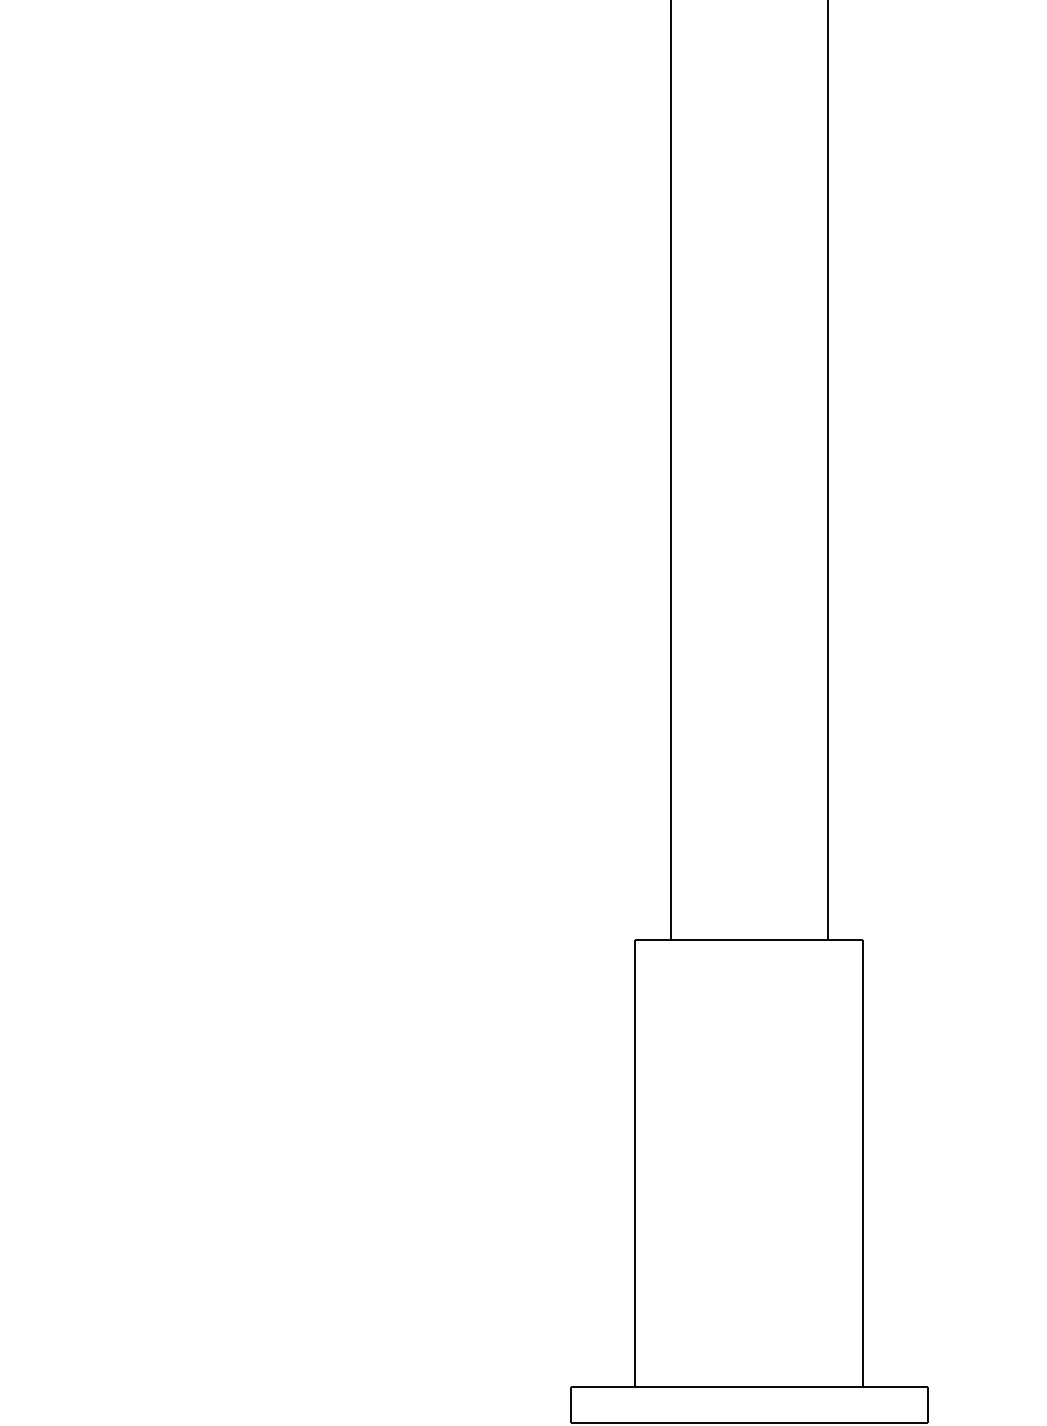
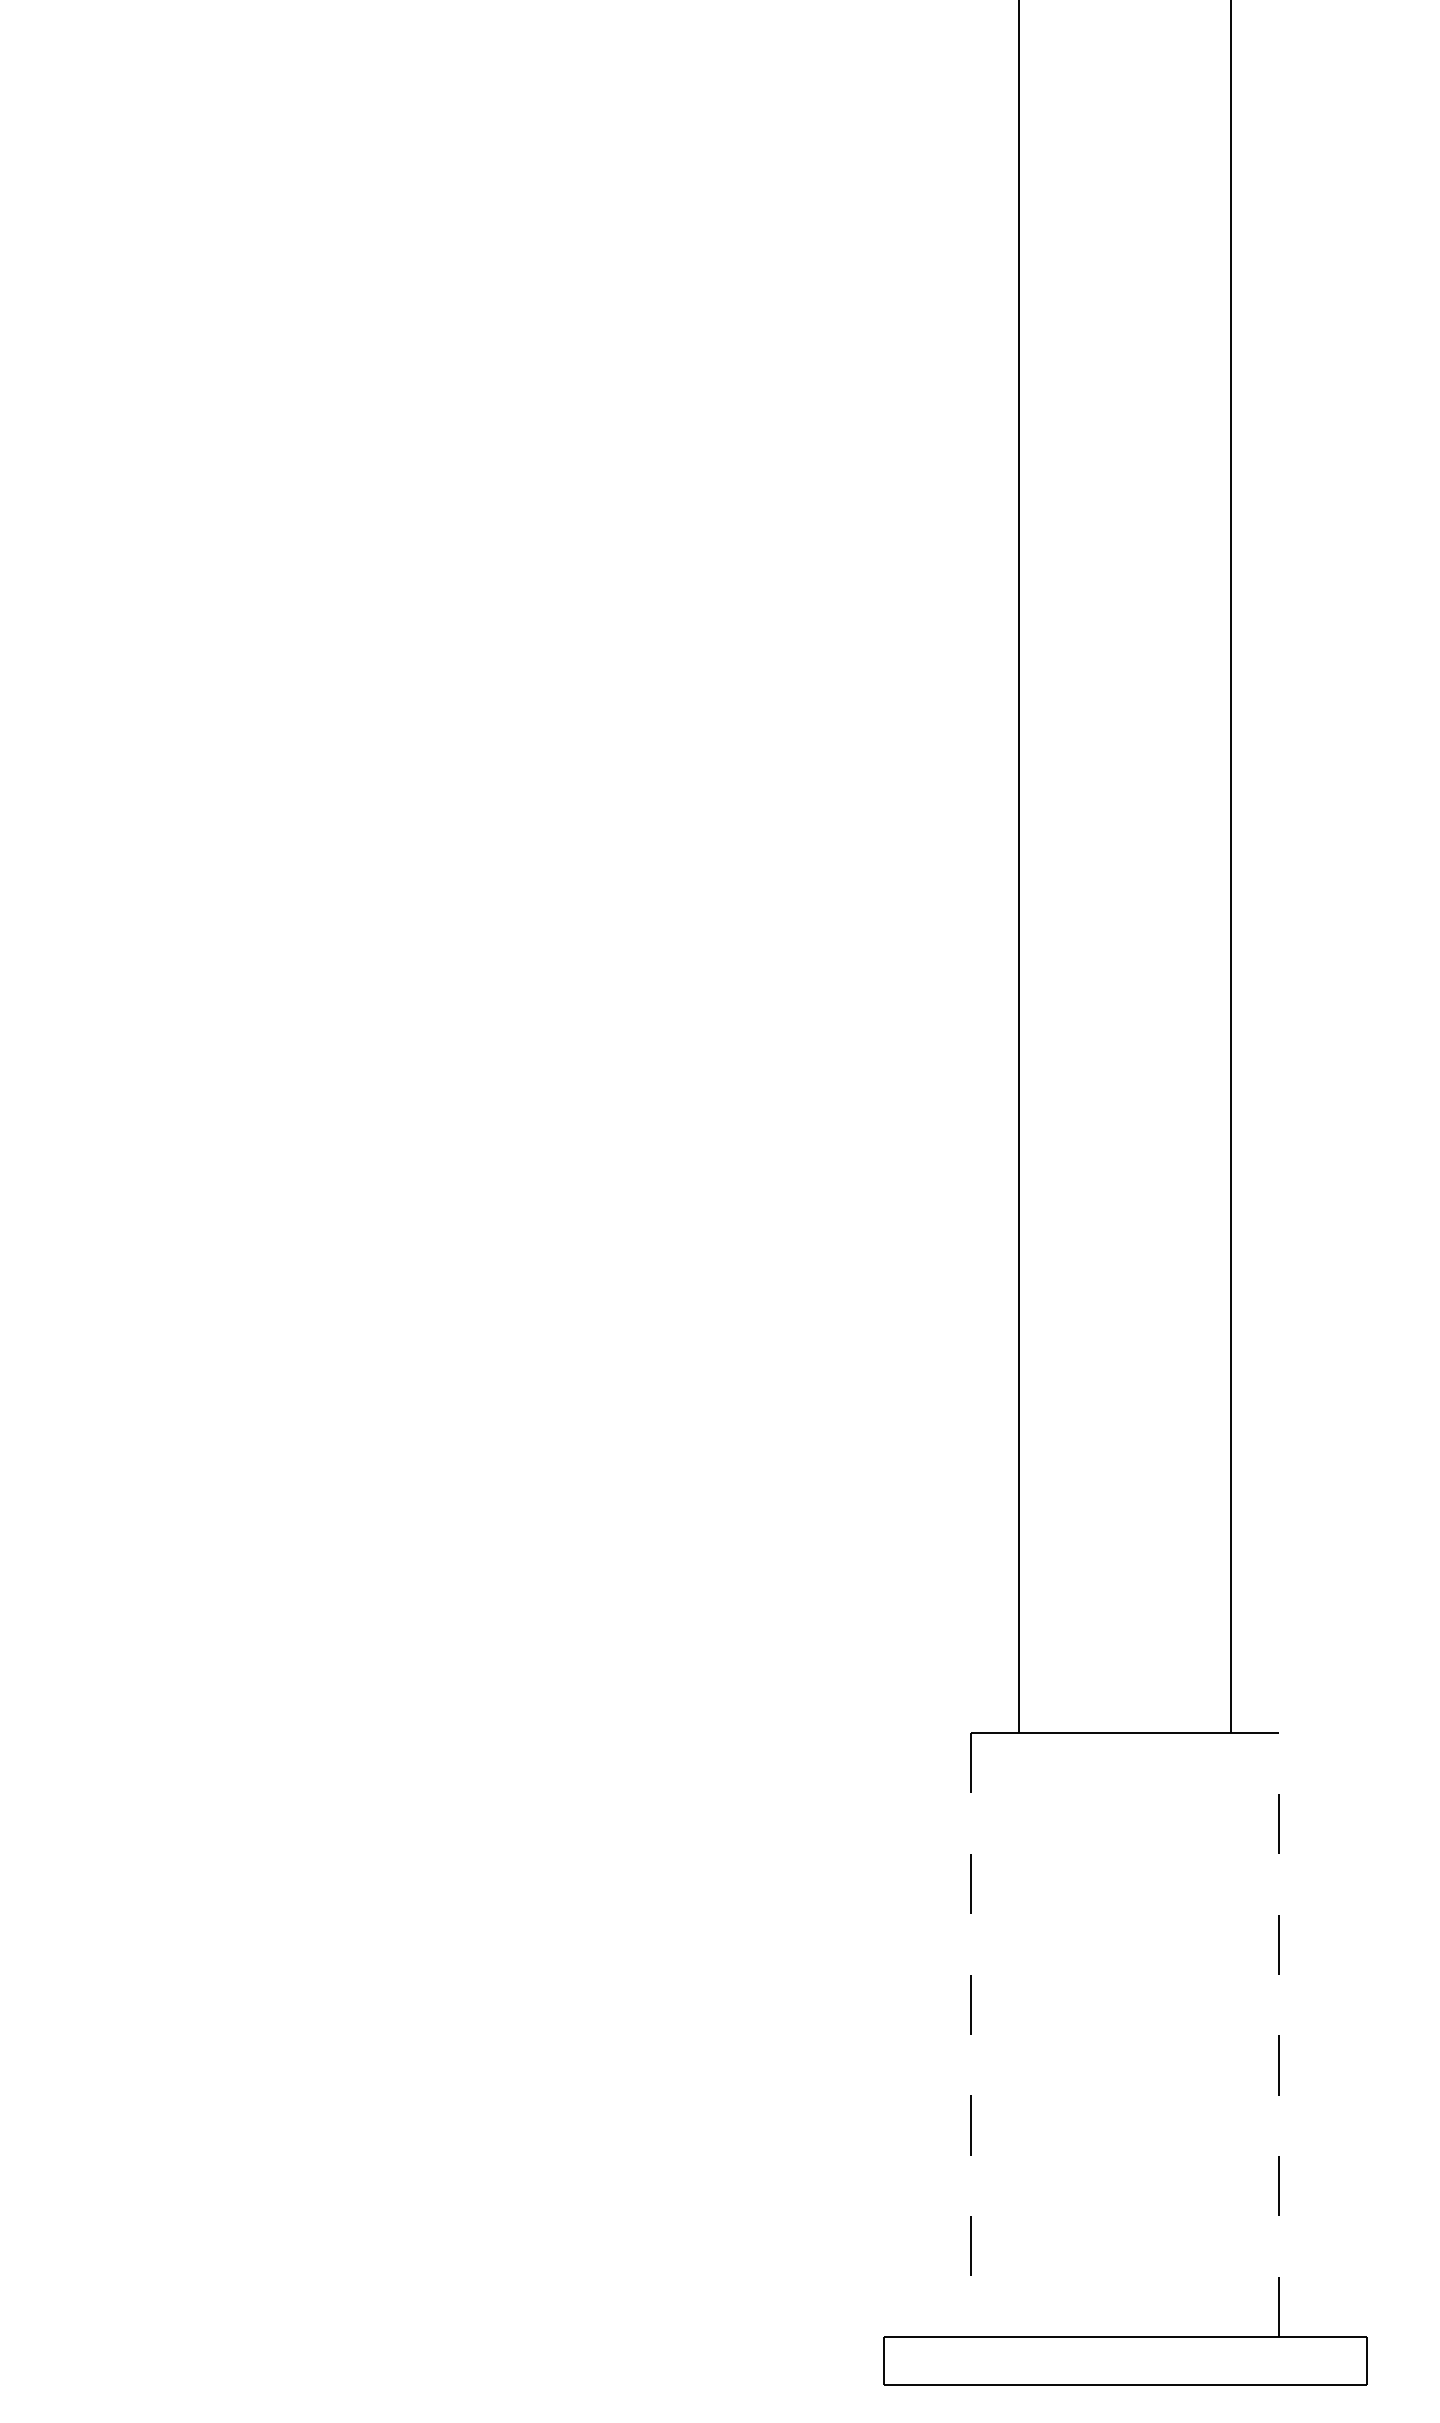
line: (863, 1162) -> (1279, 2034), solid -> dashed
line: (635, 1163) -> (971, 2035), solid -> dashed

